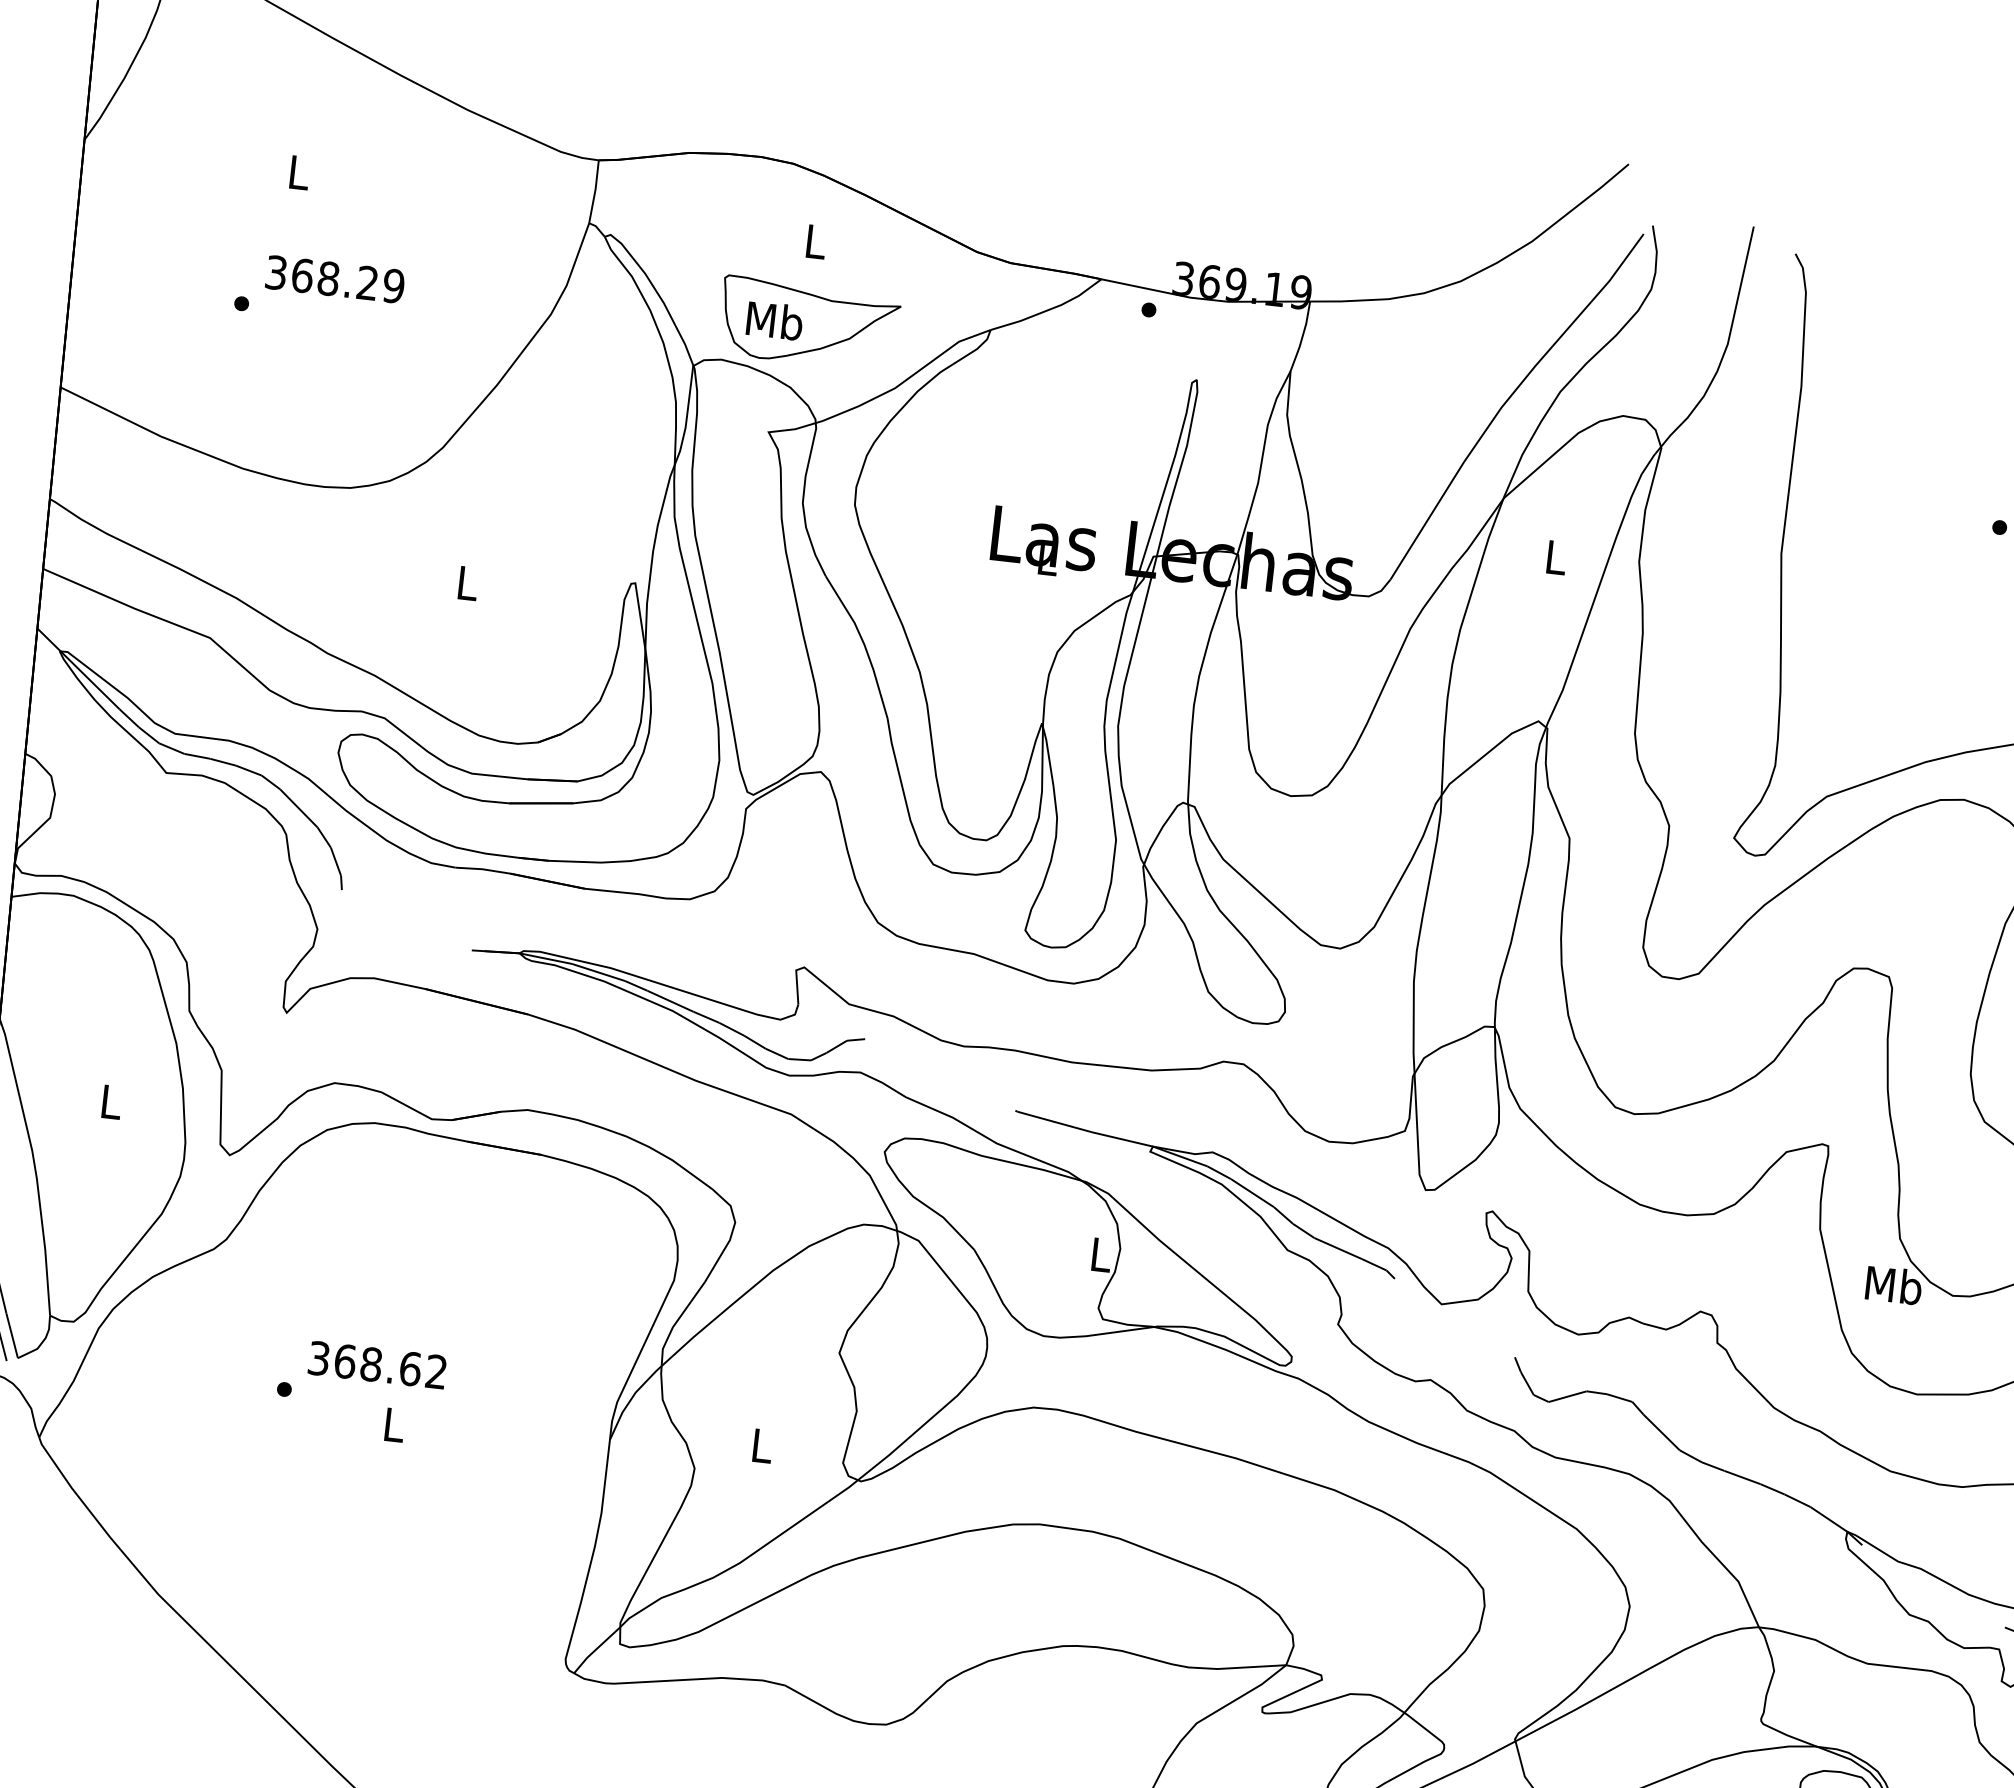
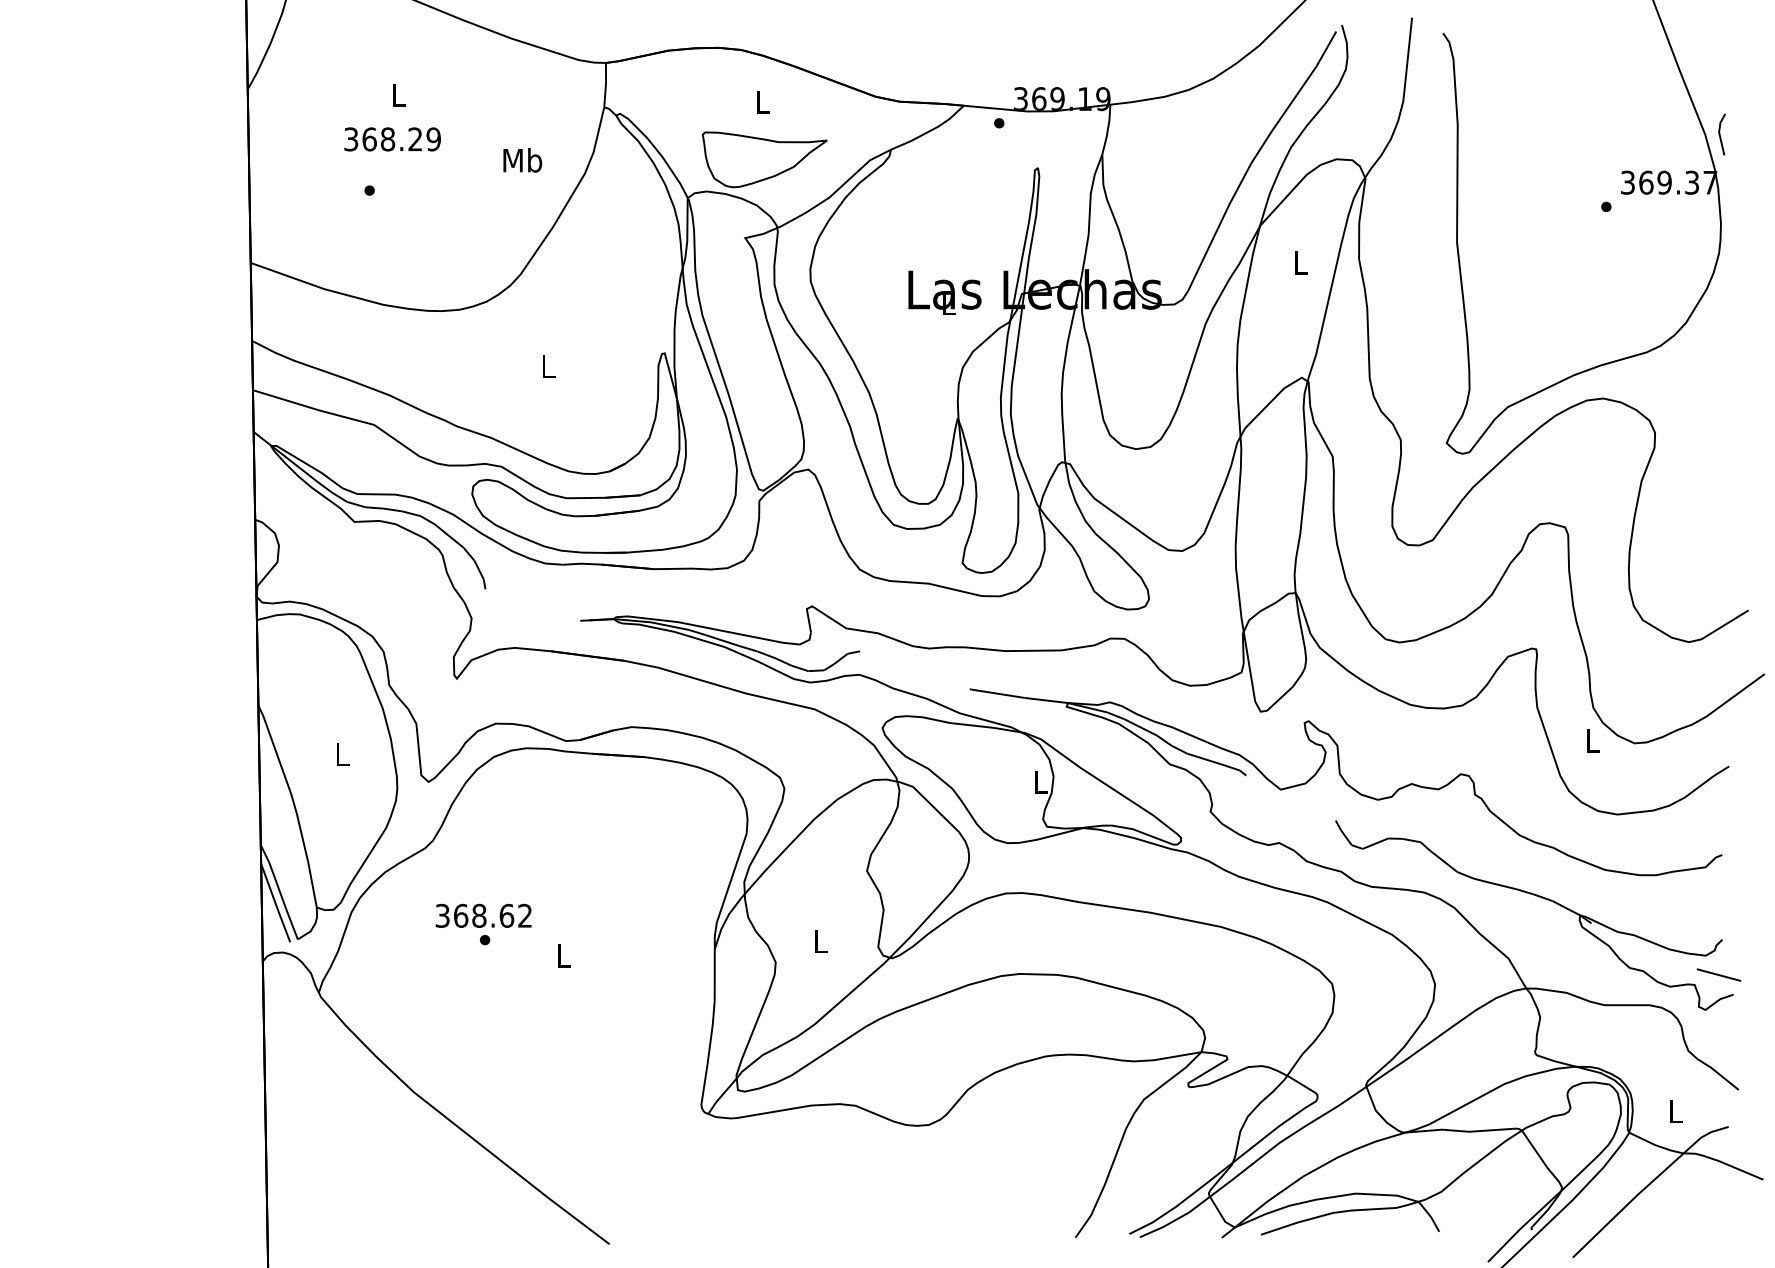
text: (335, 279) -> (392, 139), moved
text: (774, 321) -> (522, 160), moved
text: (1893, 1284) -> (1592, 740), Mb -> L
text: (377, 1364) -> (483, 915), moved

